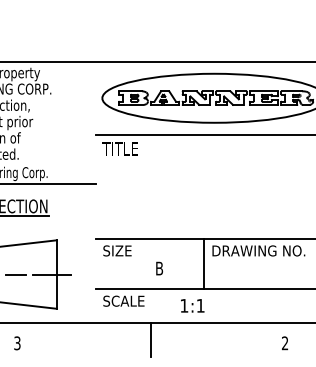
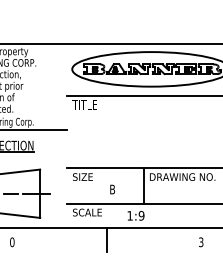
text: (200, 305) -> (141, 215), 1:1 -> 1:9
text: (17, 343) -> (12, 242), 3 -> 0
text: (285, 343) -> (201, 242), 2 -> 3

